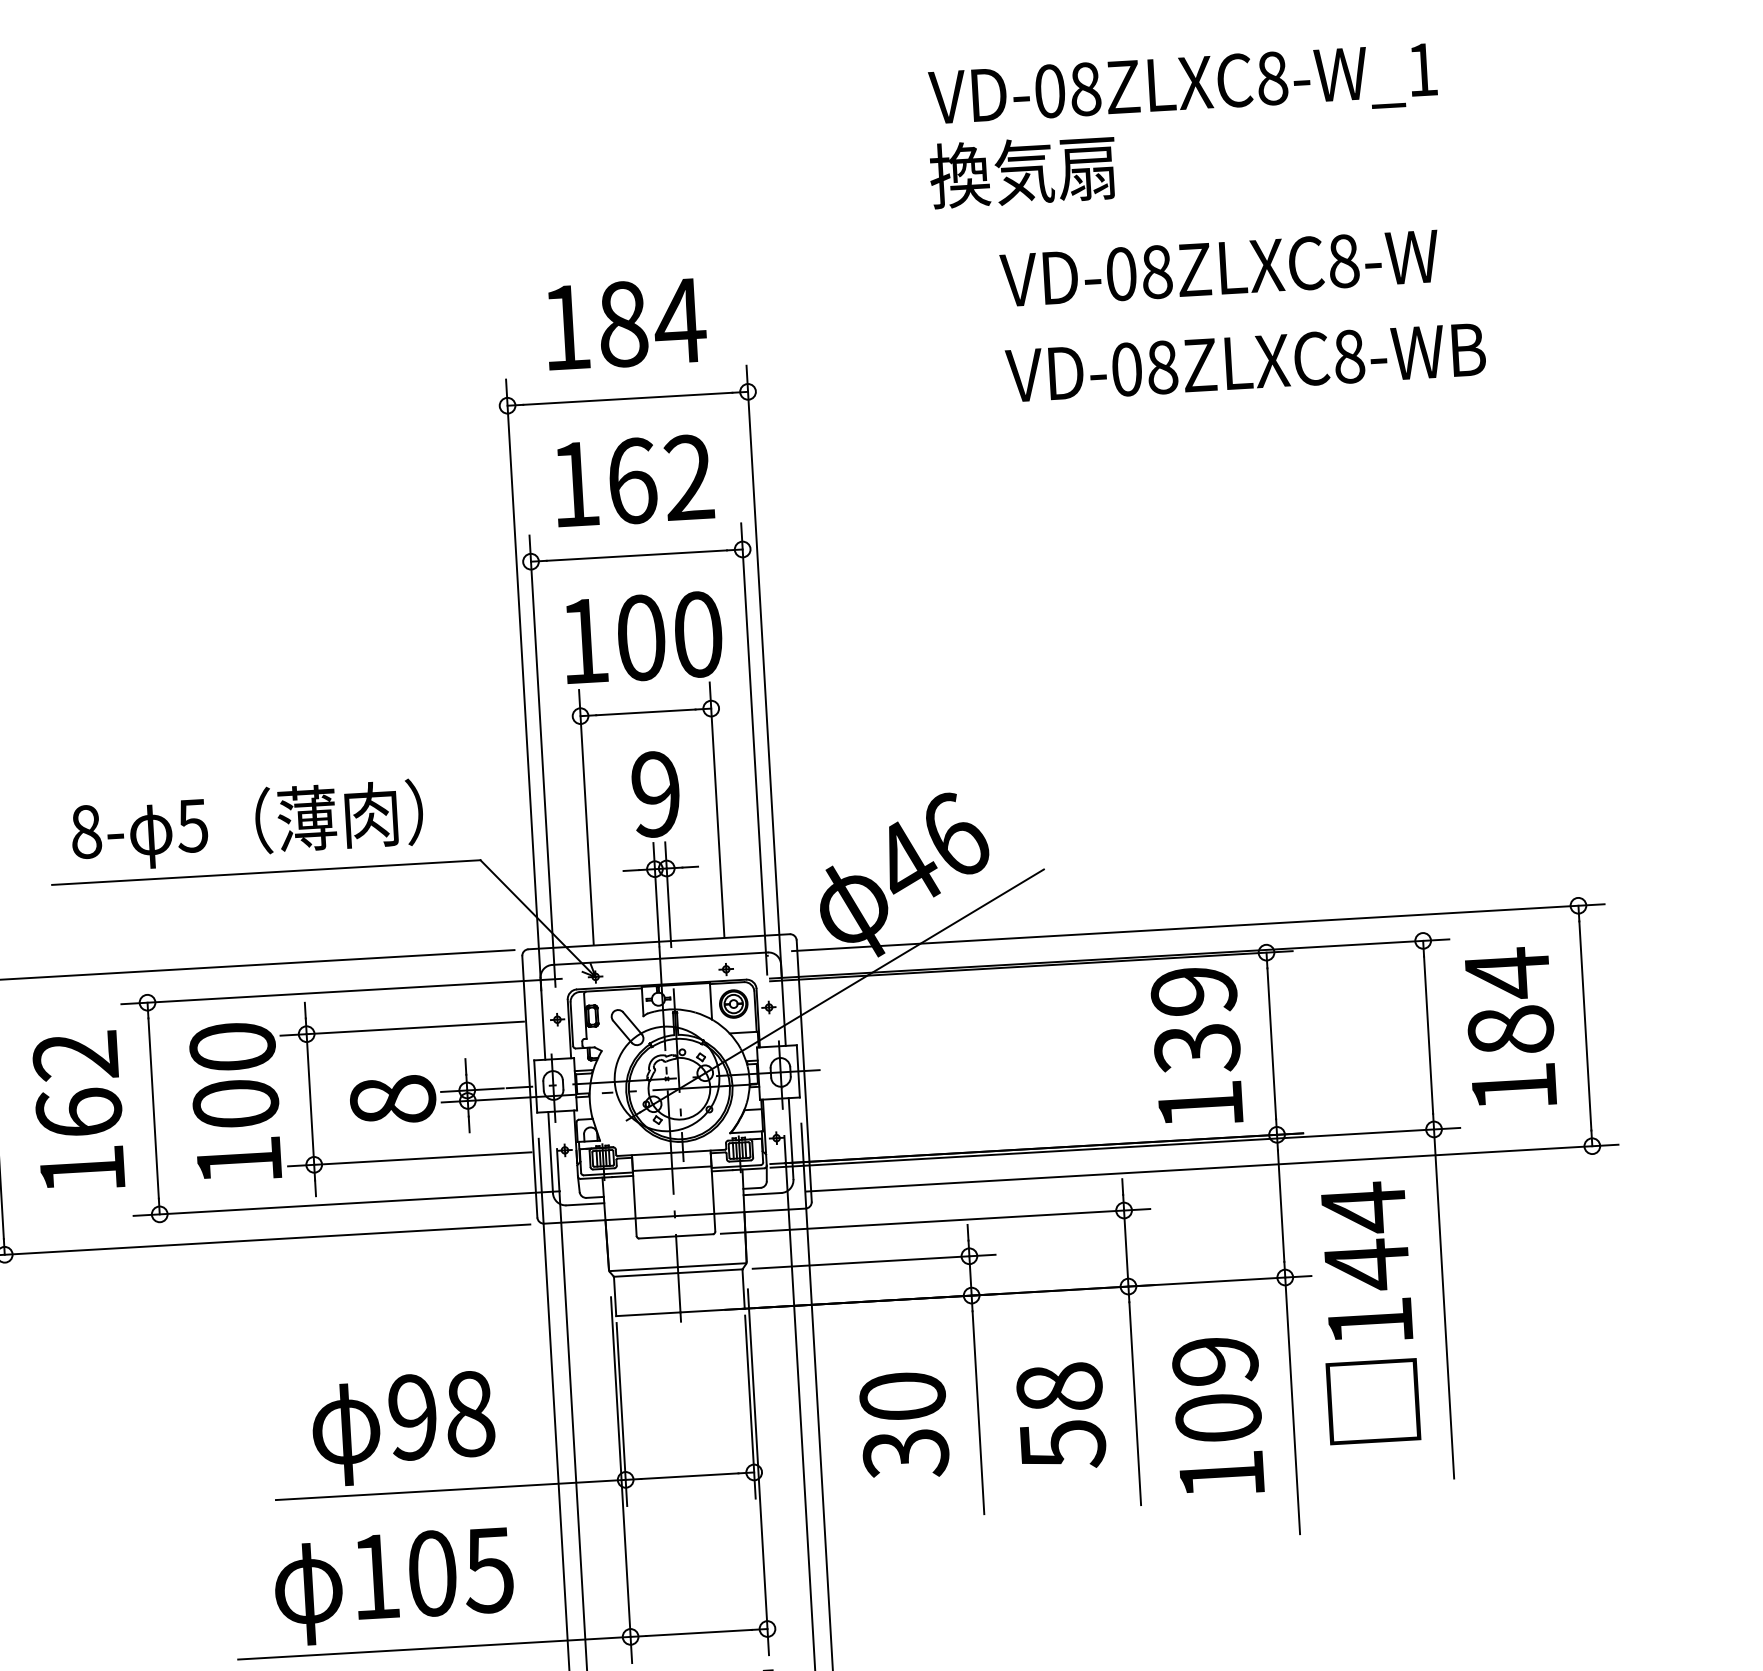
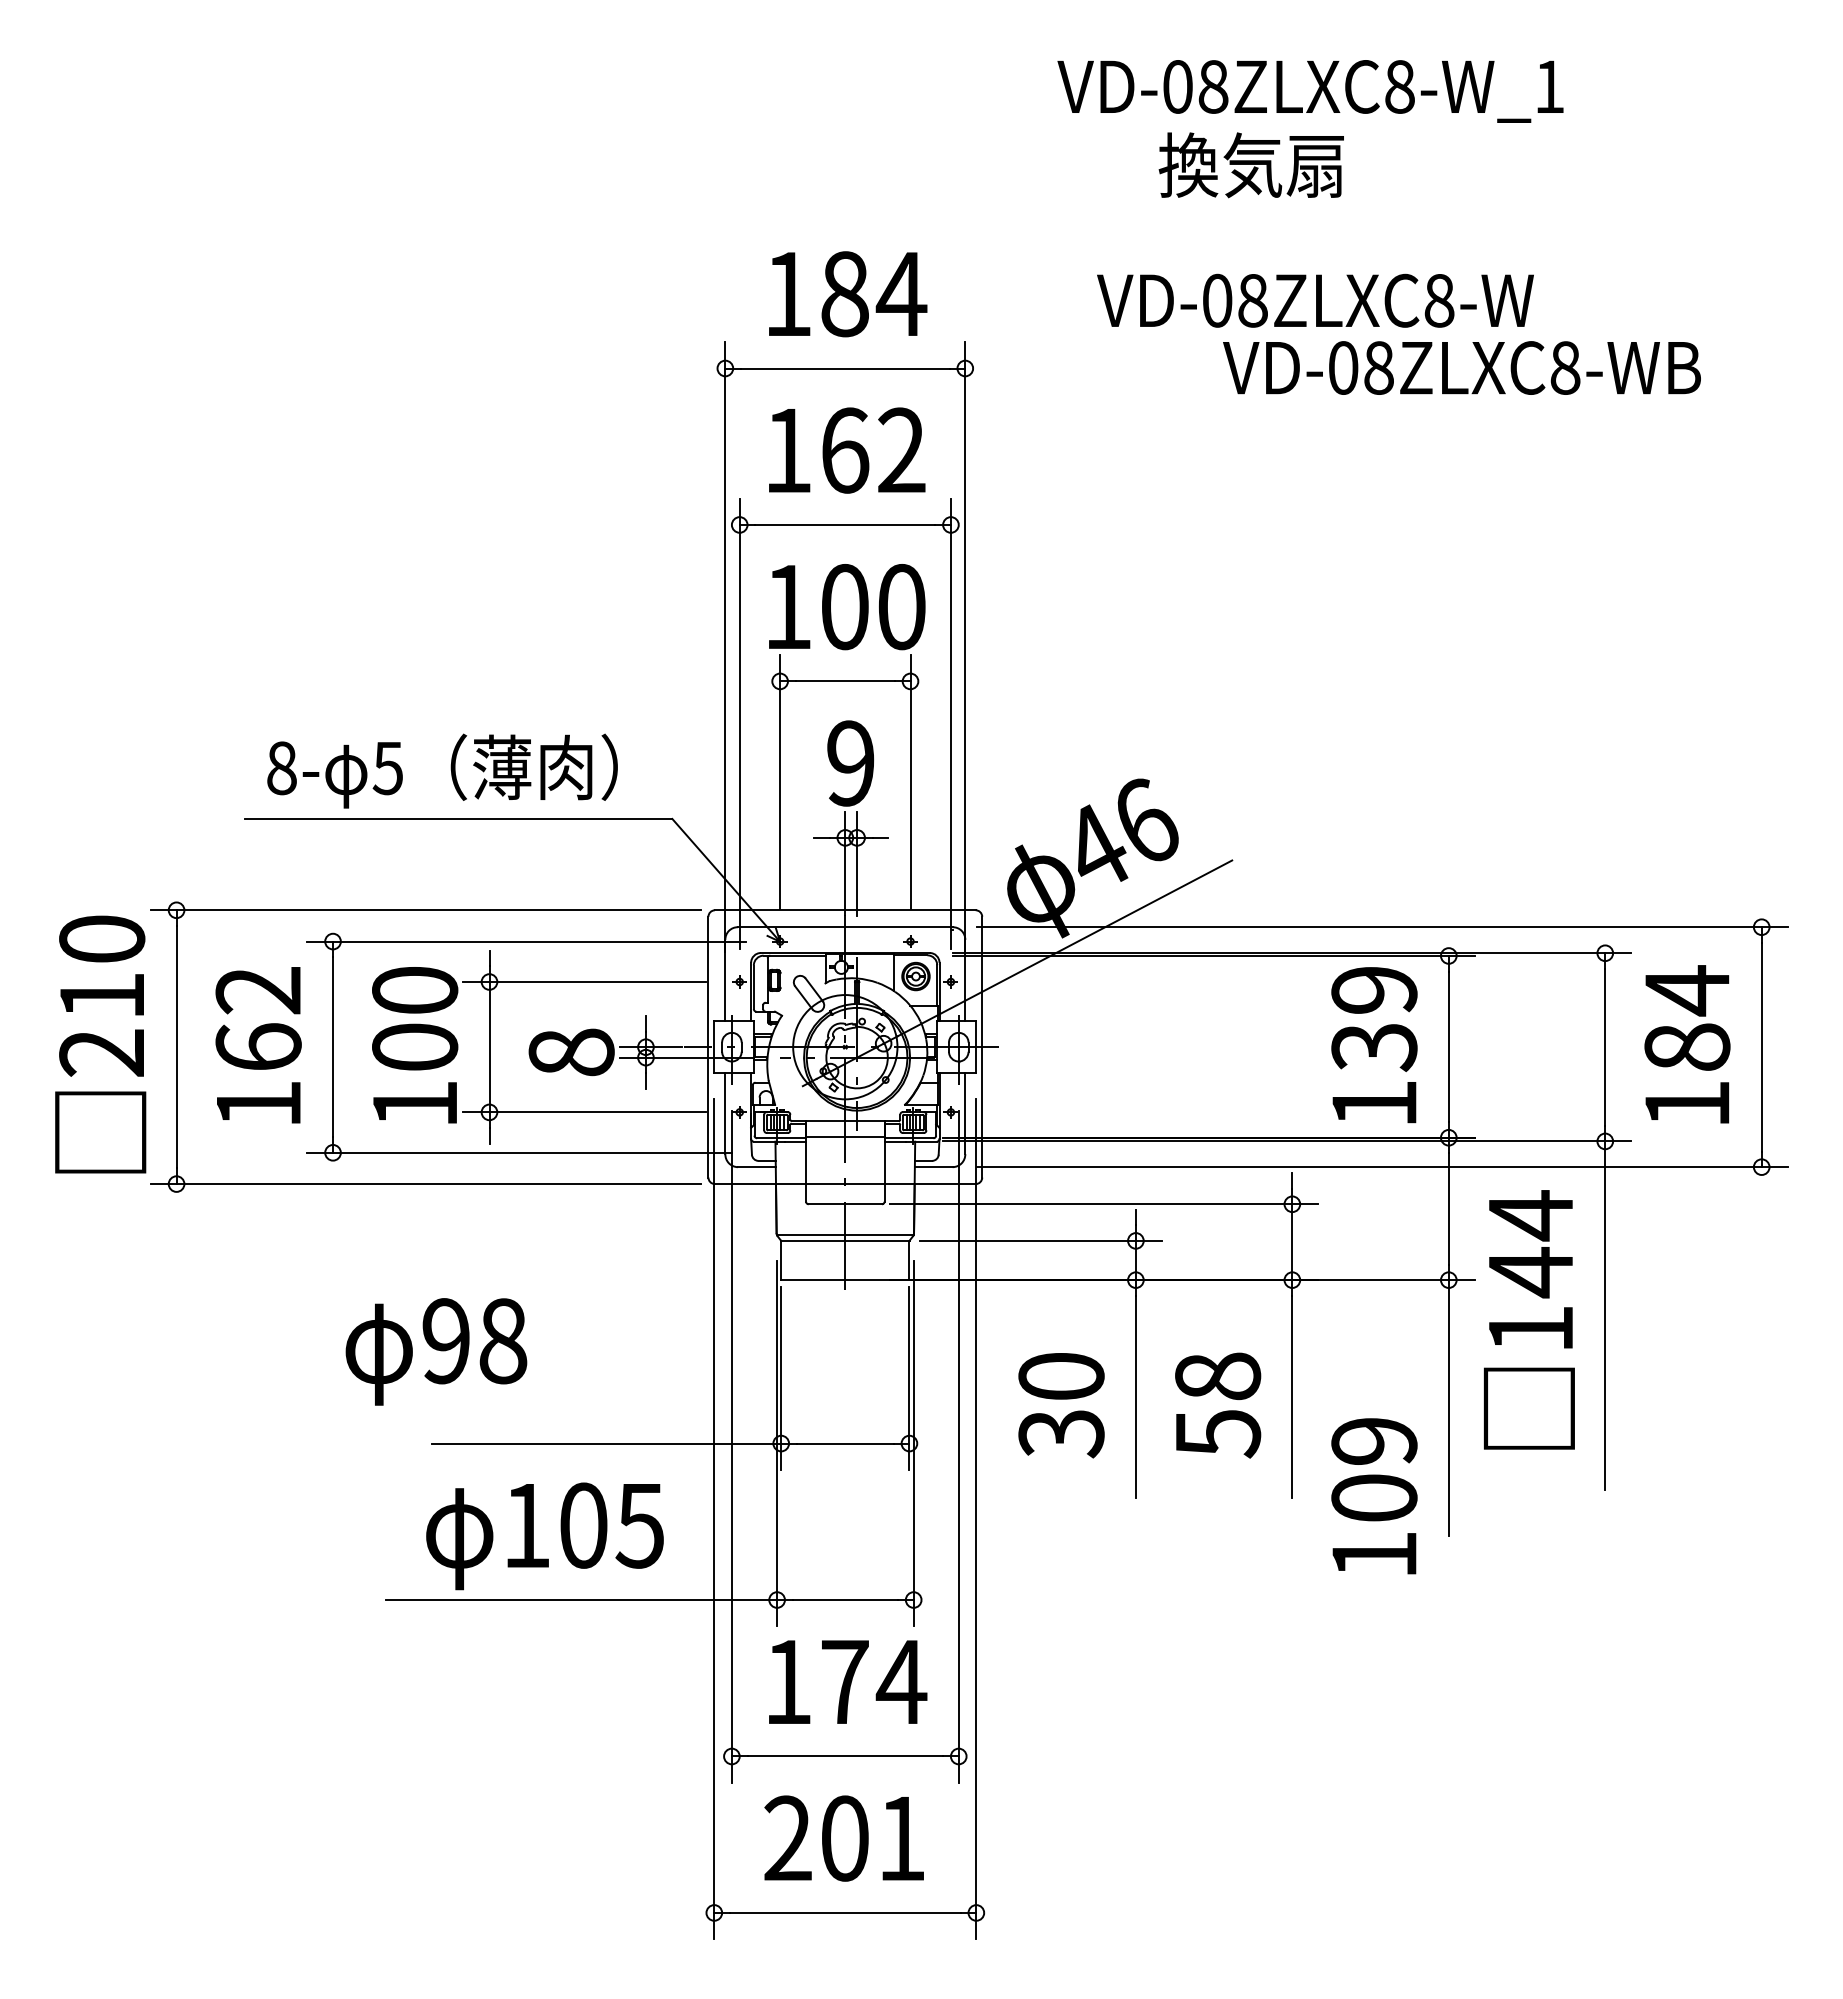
text: (1183, 88) -> (1310, 91), moved
text: (1219, 268) -> (1315, 300), moved
text: (1218, 1416) -> (1374, 1496), moved
text: (403, 1428) -> (436, 1351), moved

